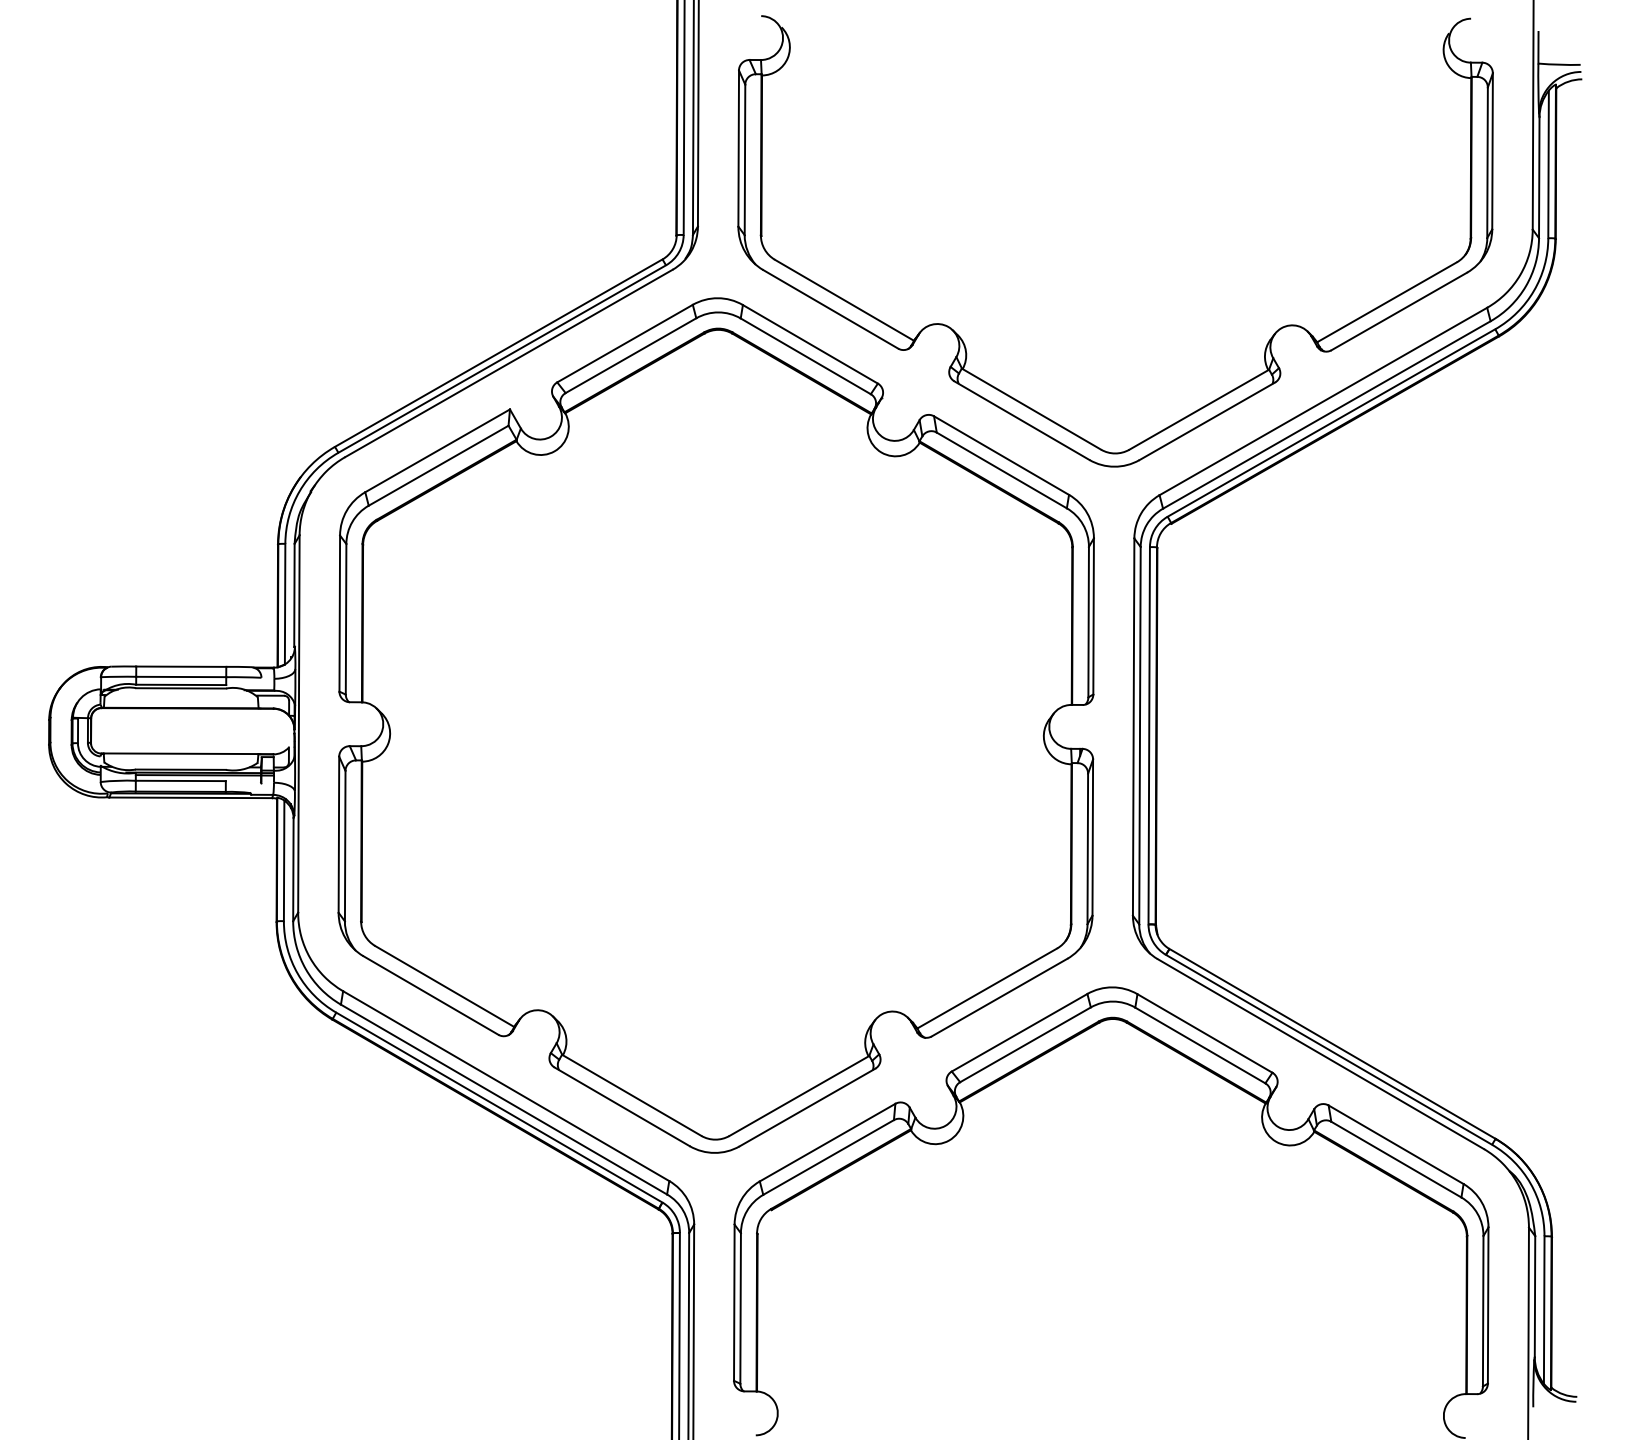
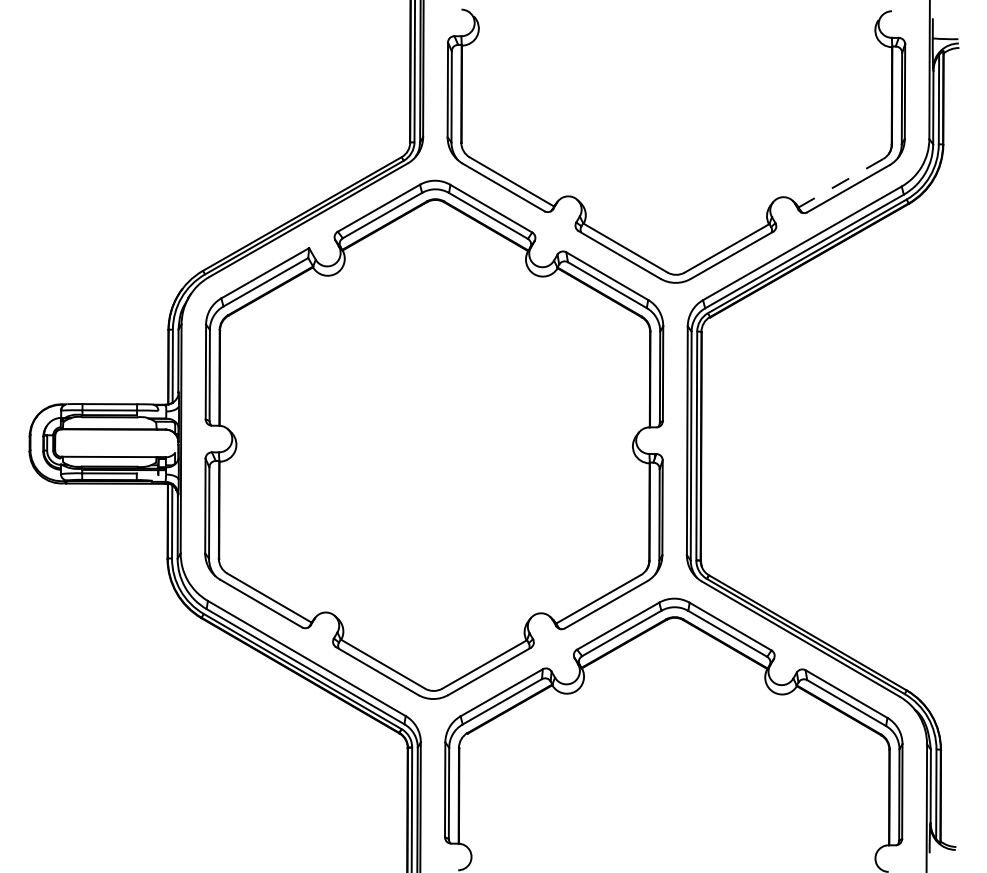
line: (1386, 302) -> (840, 183), solid -> dashed

